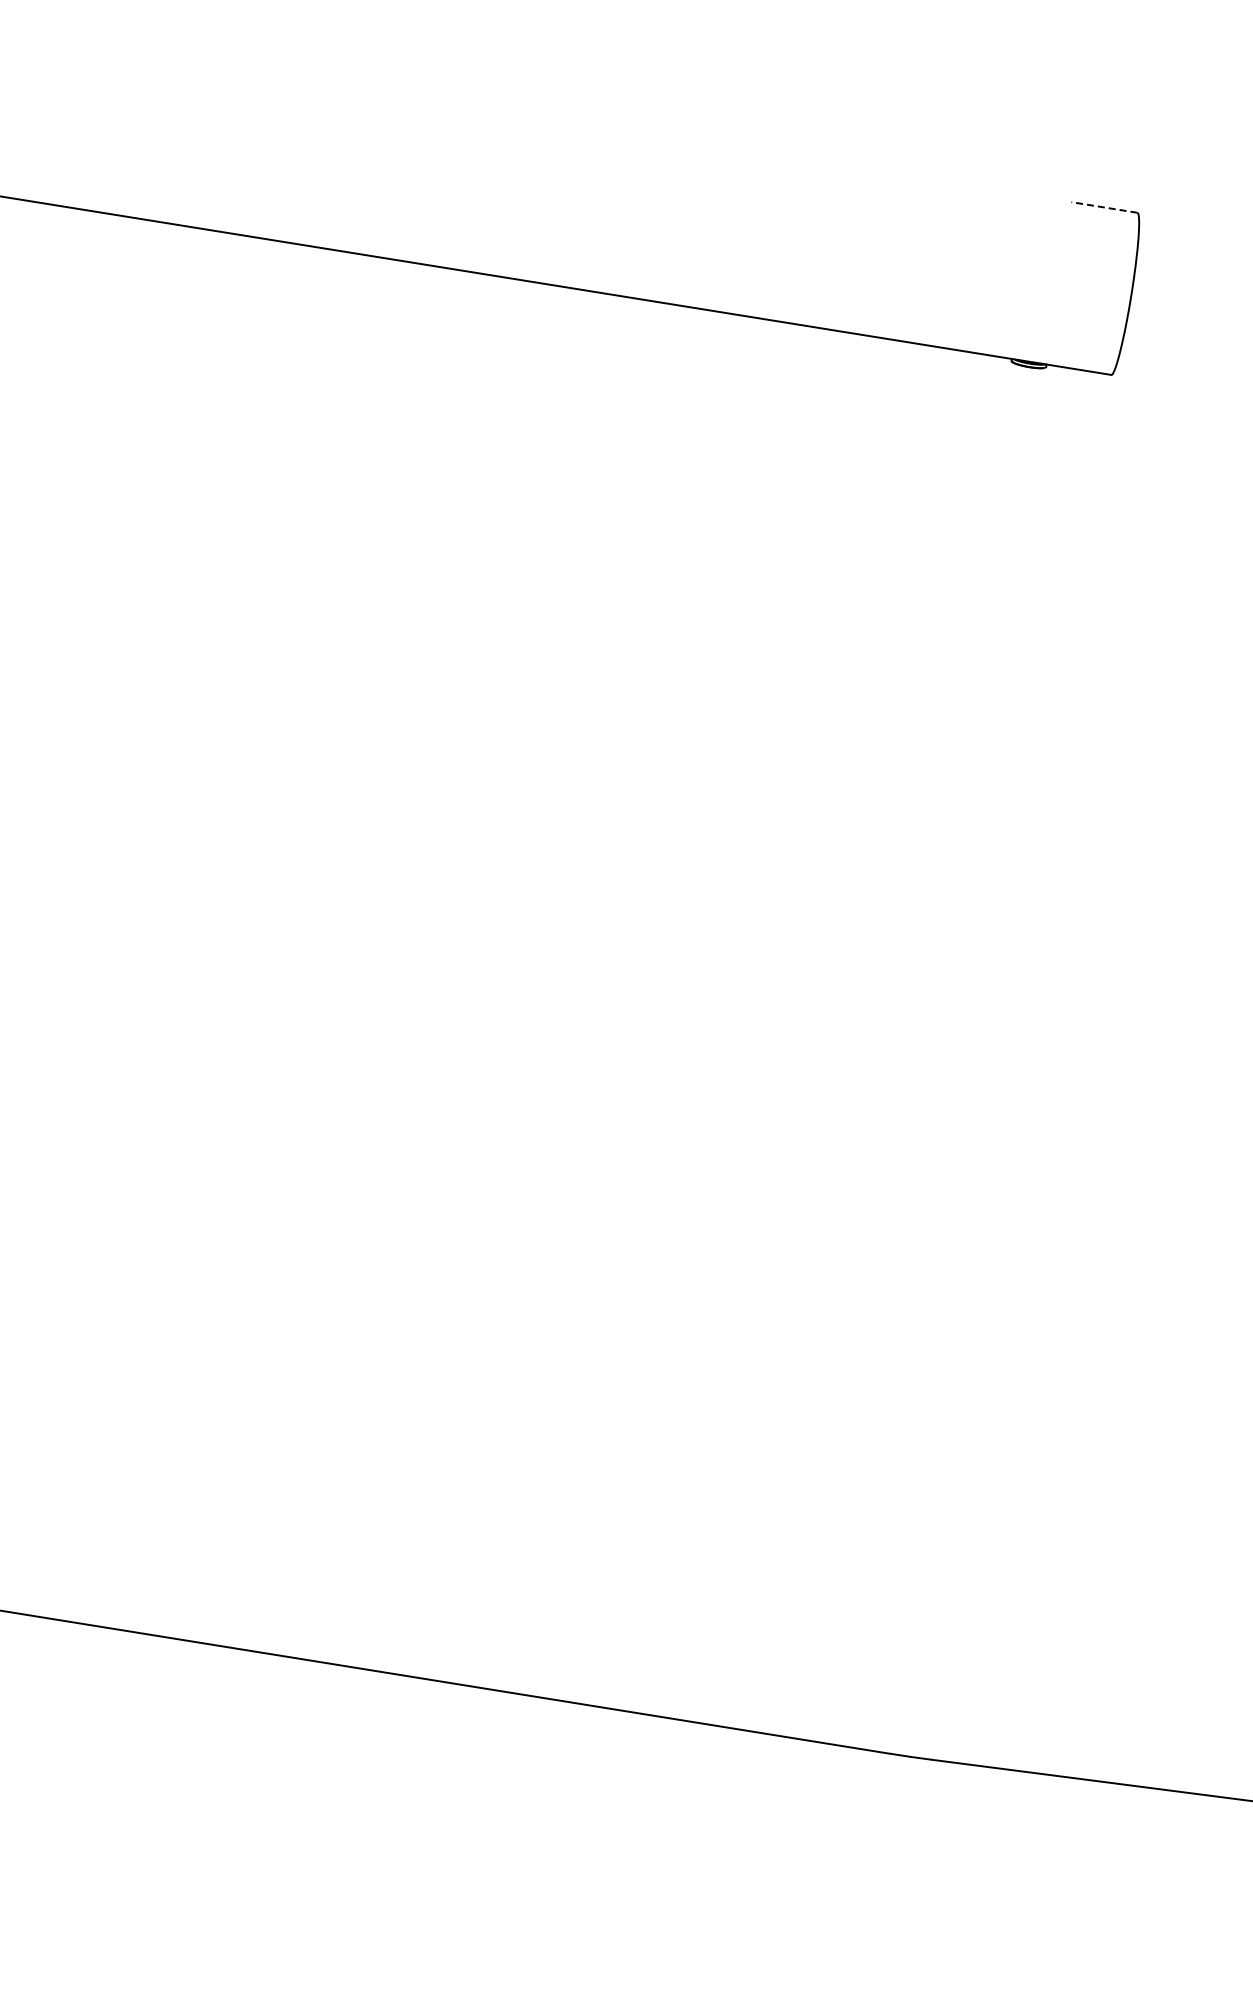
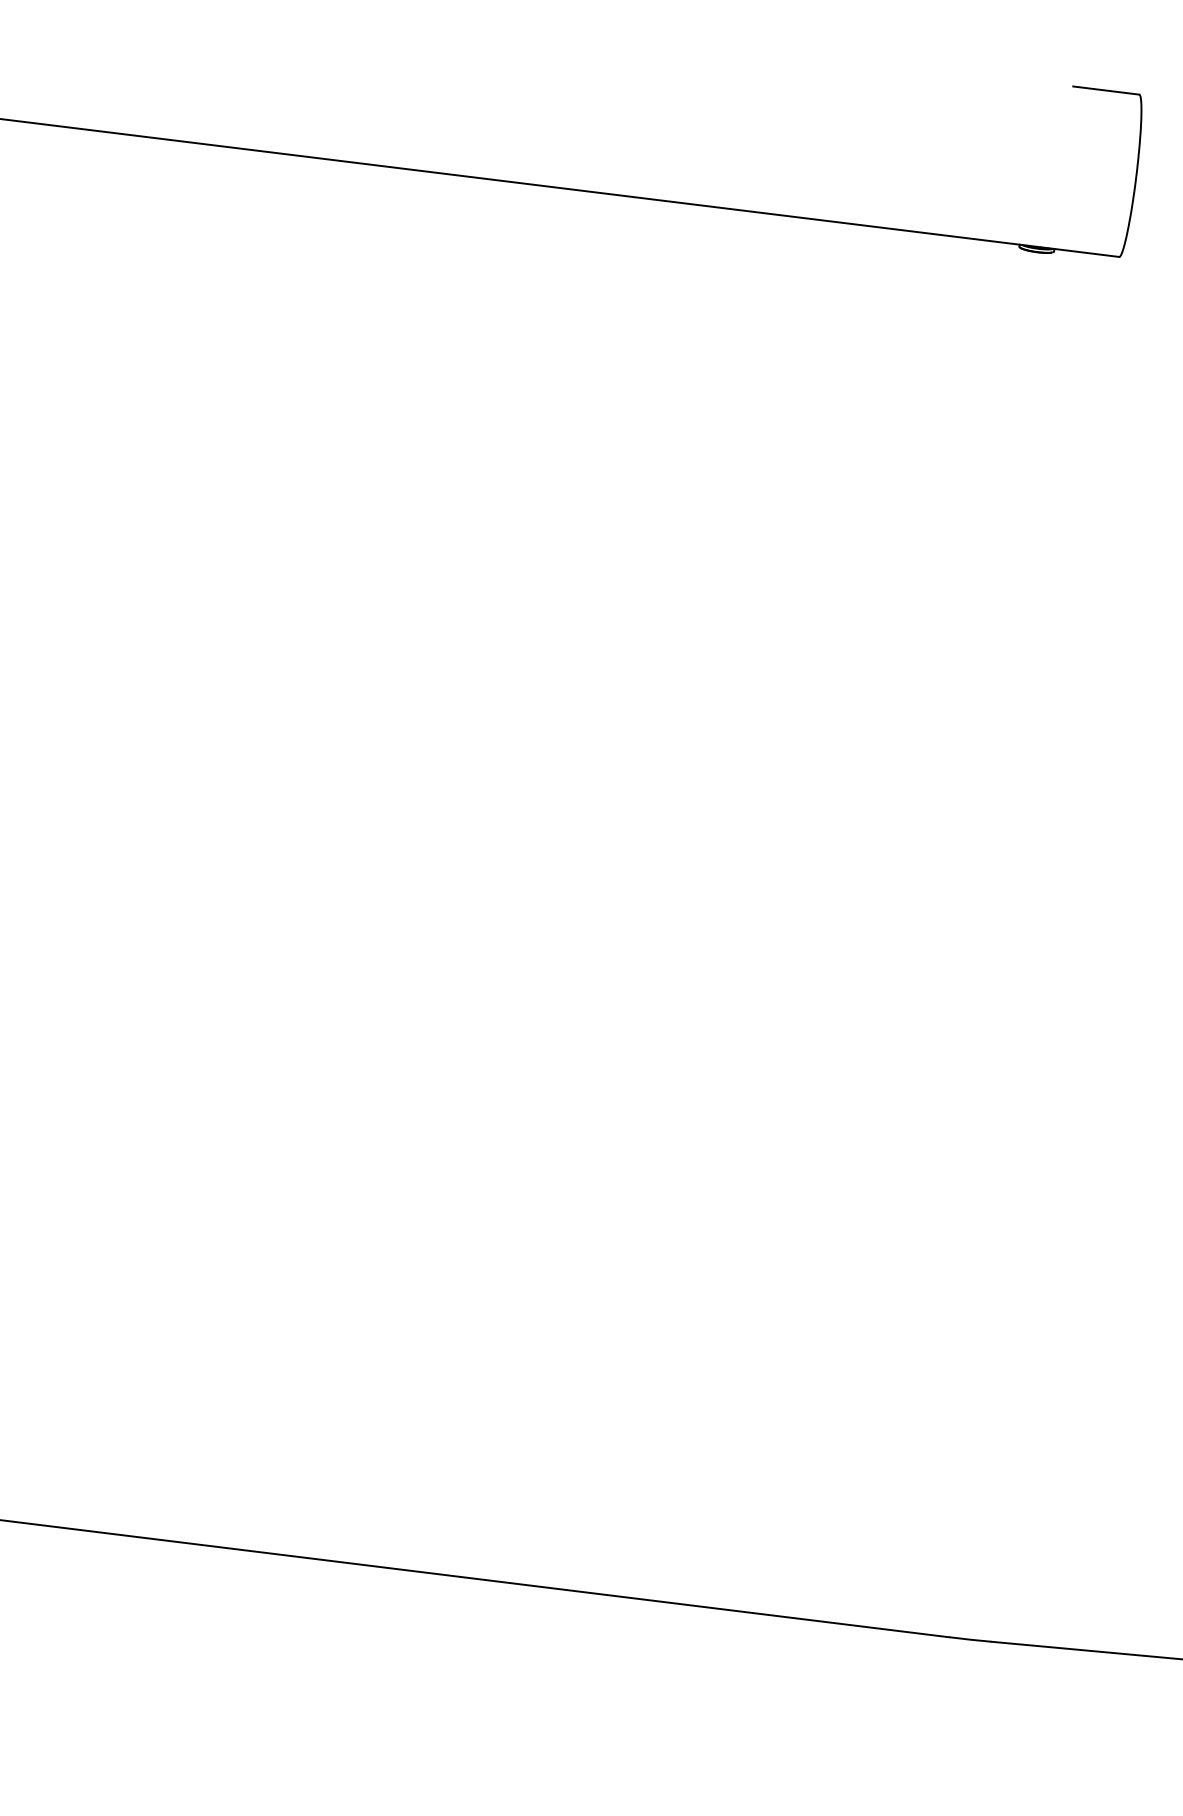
line: (1103, 207) -> (1105, 90), dashed -> solid

